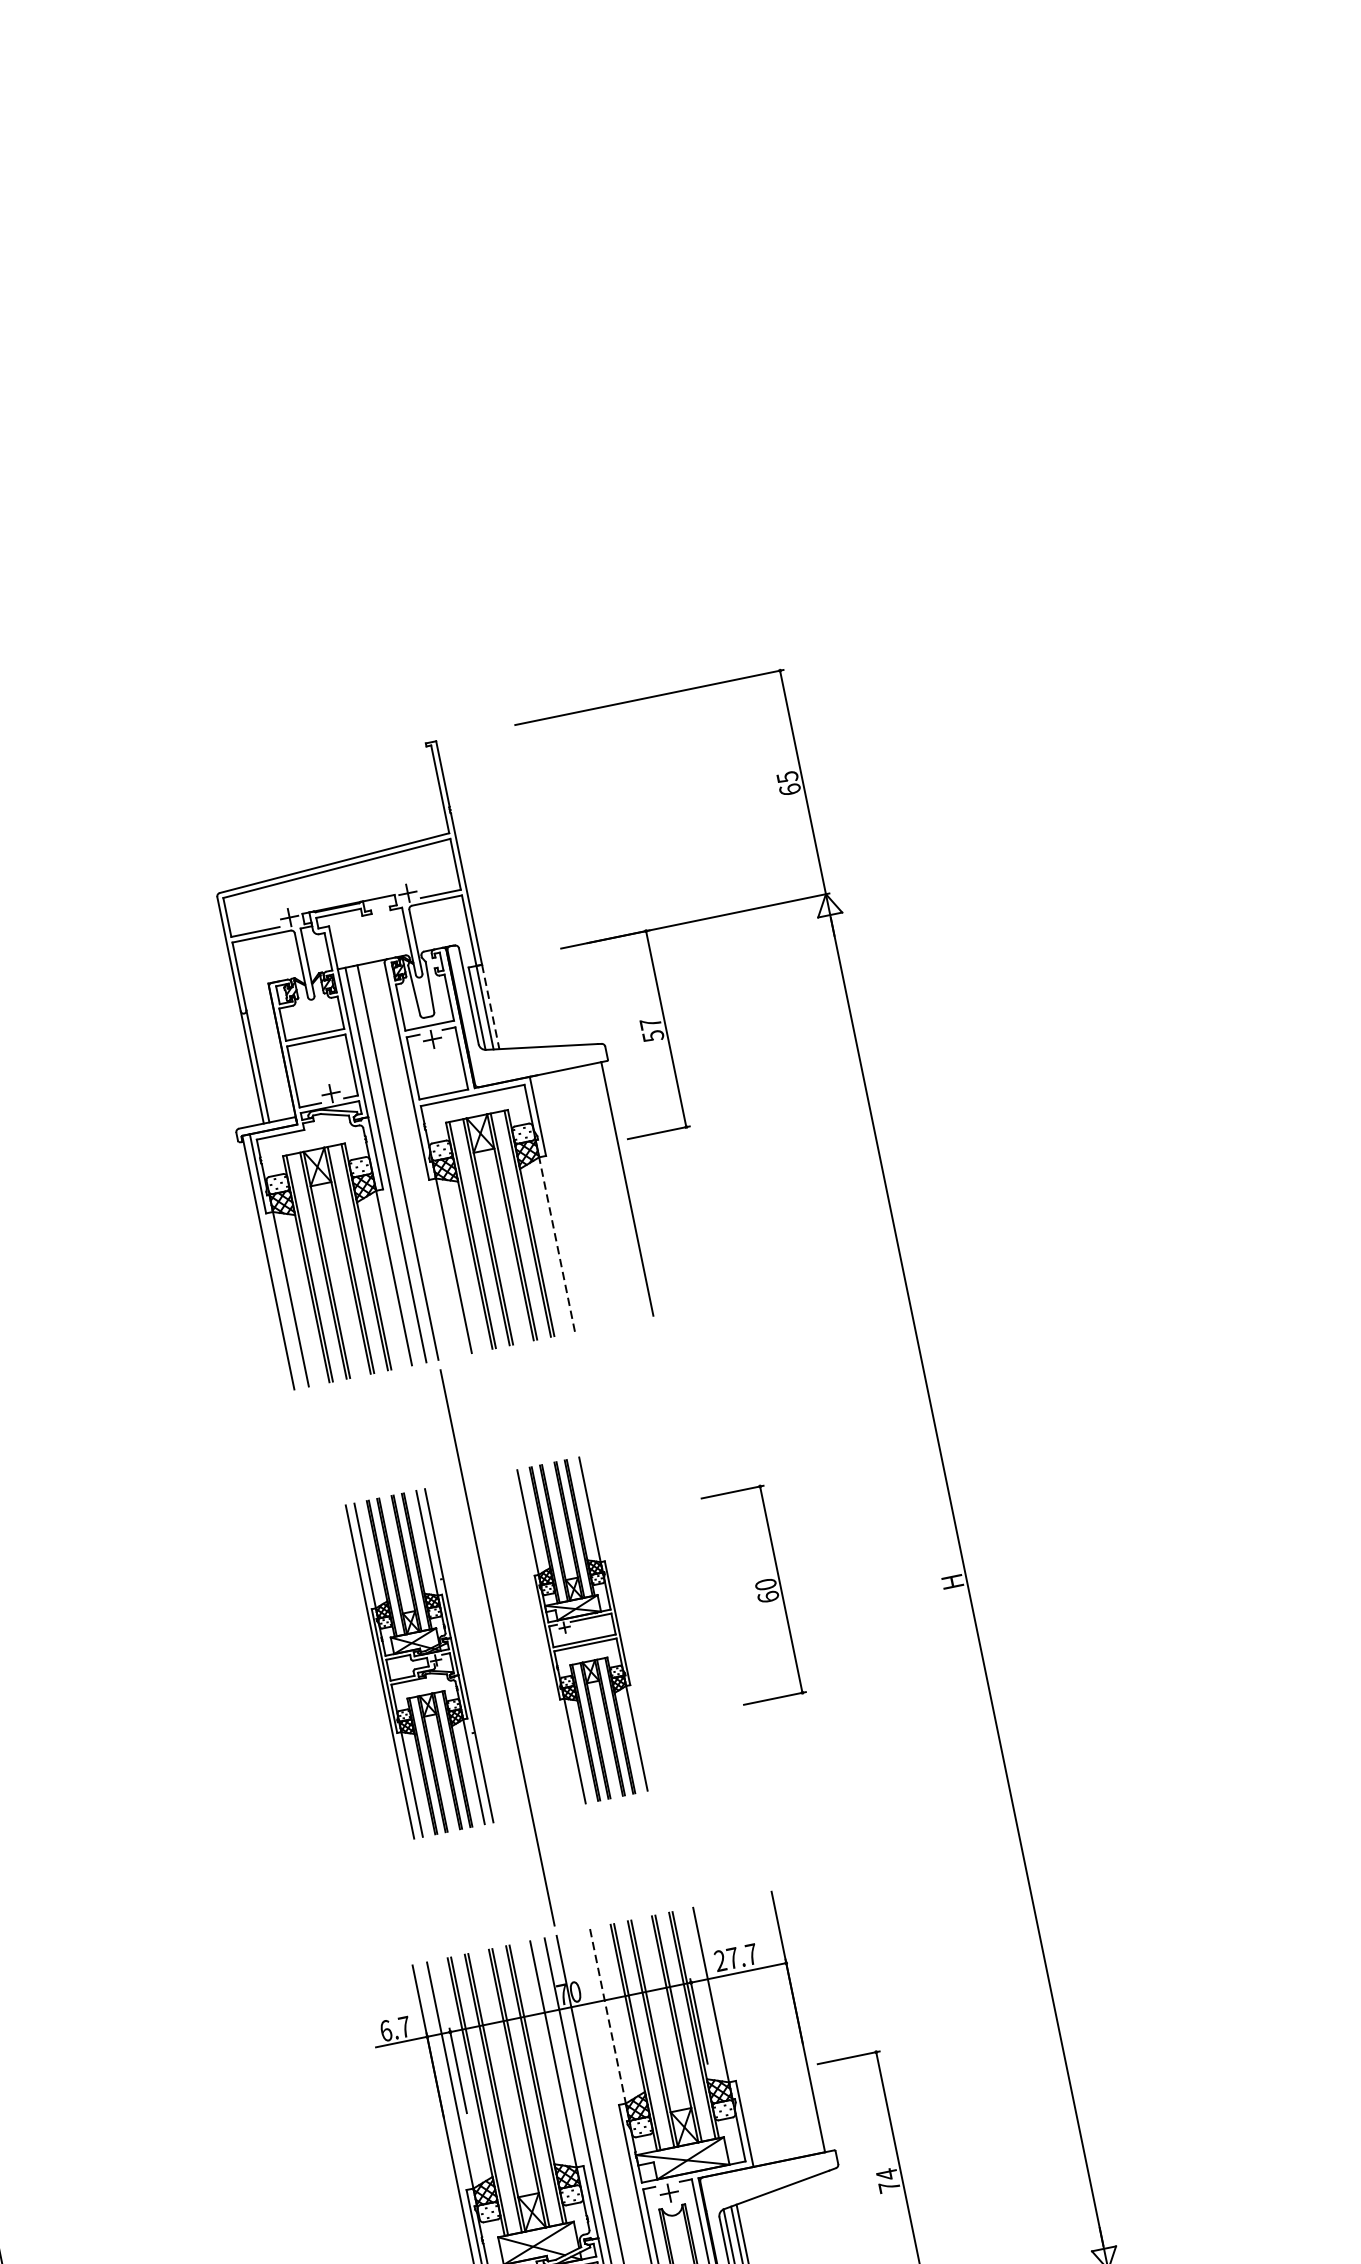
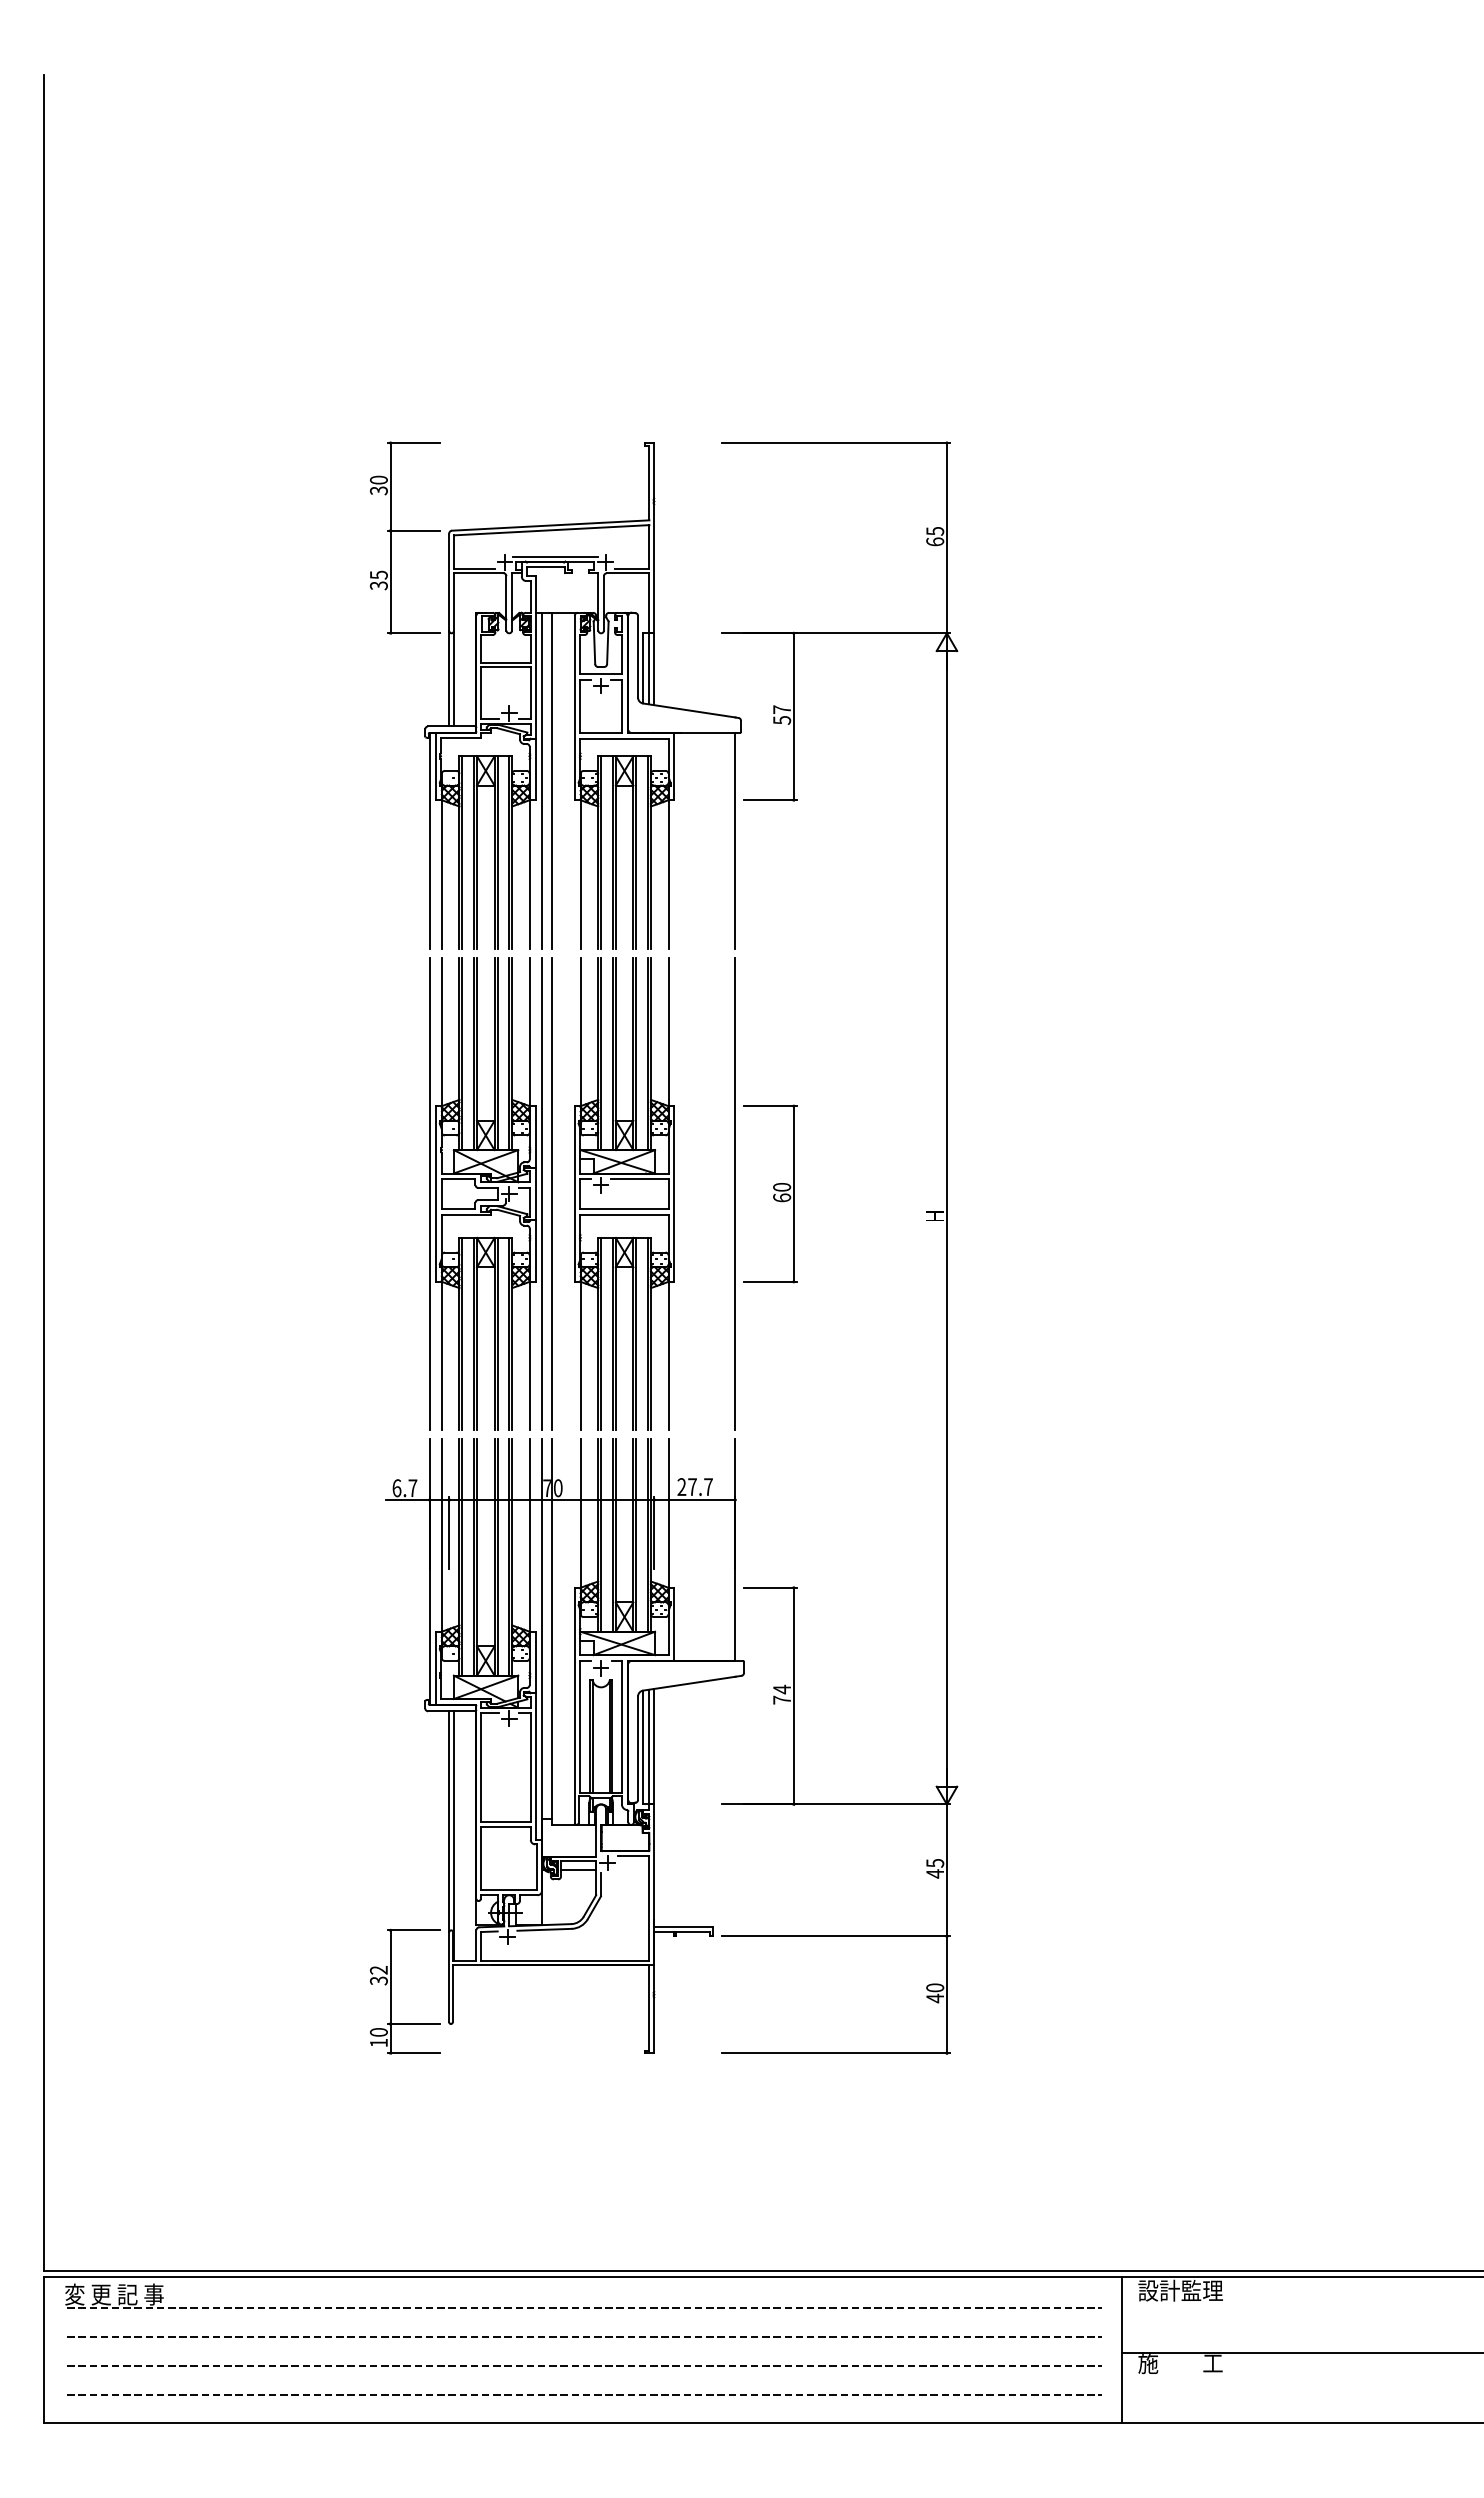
line: (346, 898) -> (554, 556), added
part: (166, 912) -> (405, 537), added
line: (491, 1007) -> (654, 669), dashed -> solid
line: (557, 1244) -> (668, 874), dashed -> solid
line: (712, 1603) -> (735, 1193), added
part: (582, 1629) -> (624, 1193), size x1.67
part: (419, 1663) -> (485, 1193), size x1.67
line: (608, 2017) -> (580, 1514), dashed -> solid

